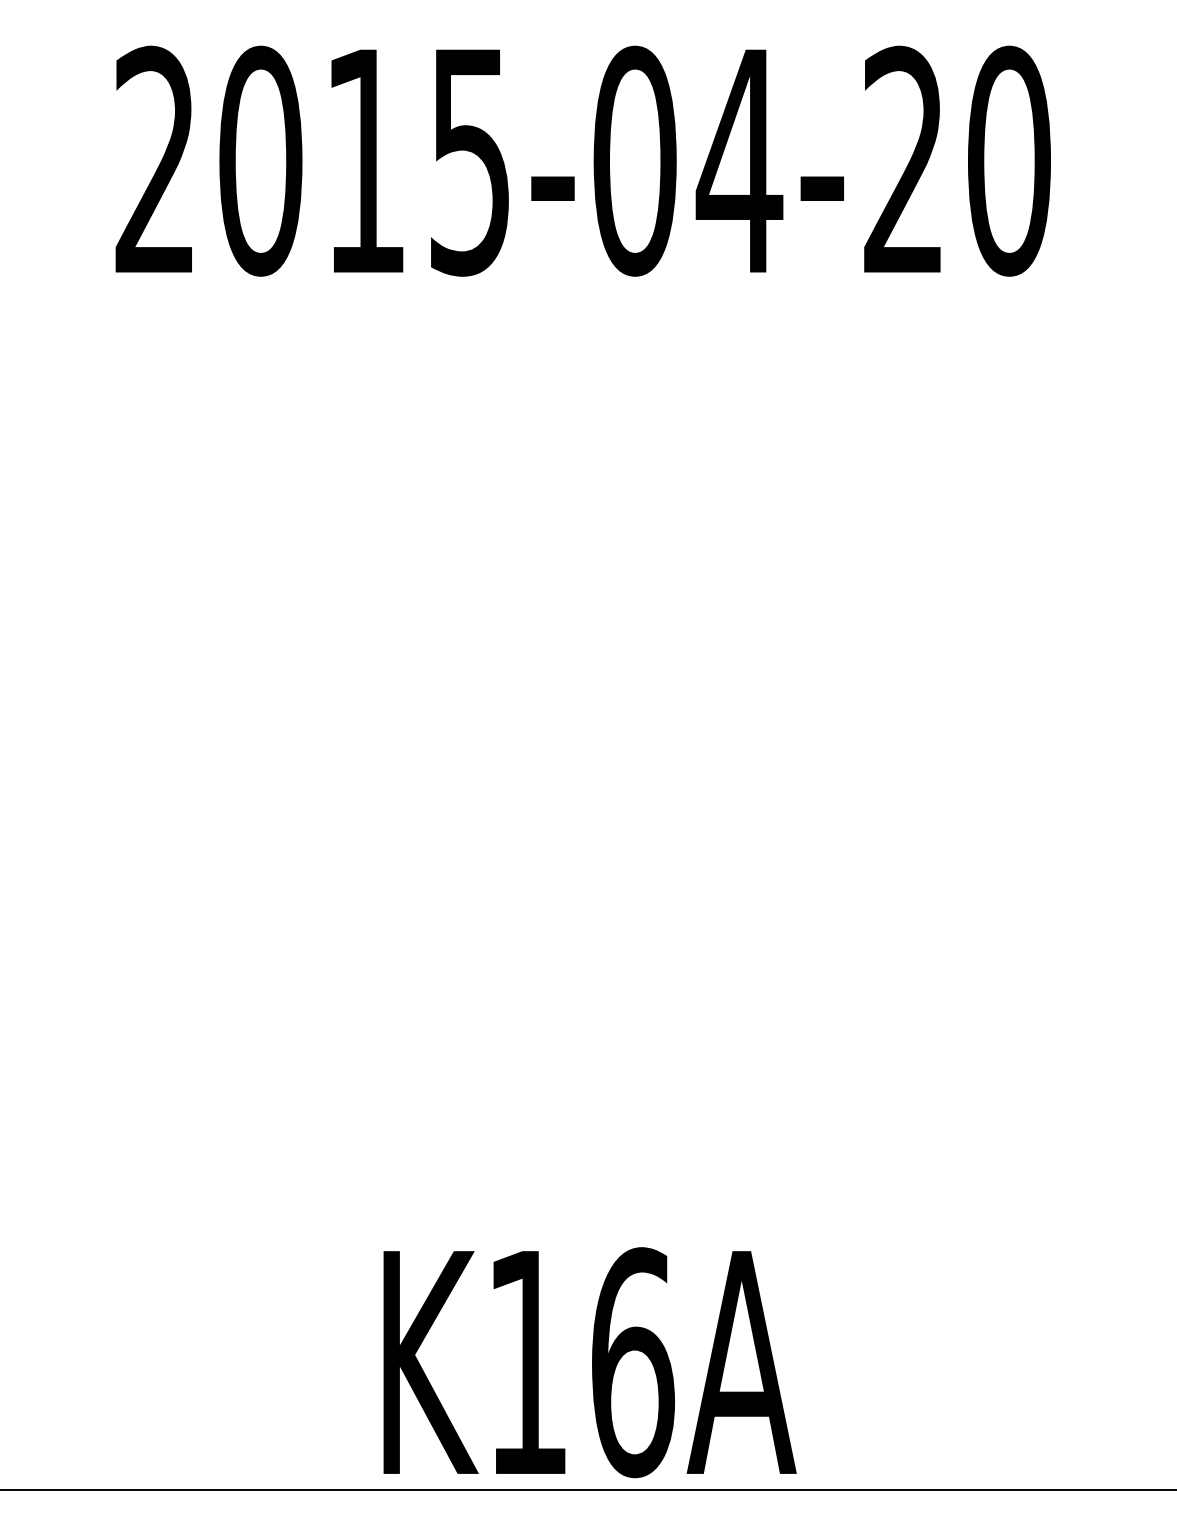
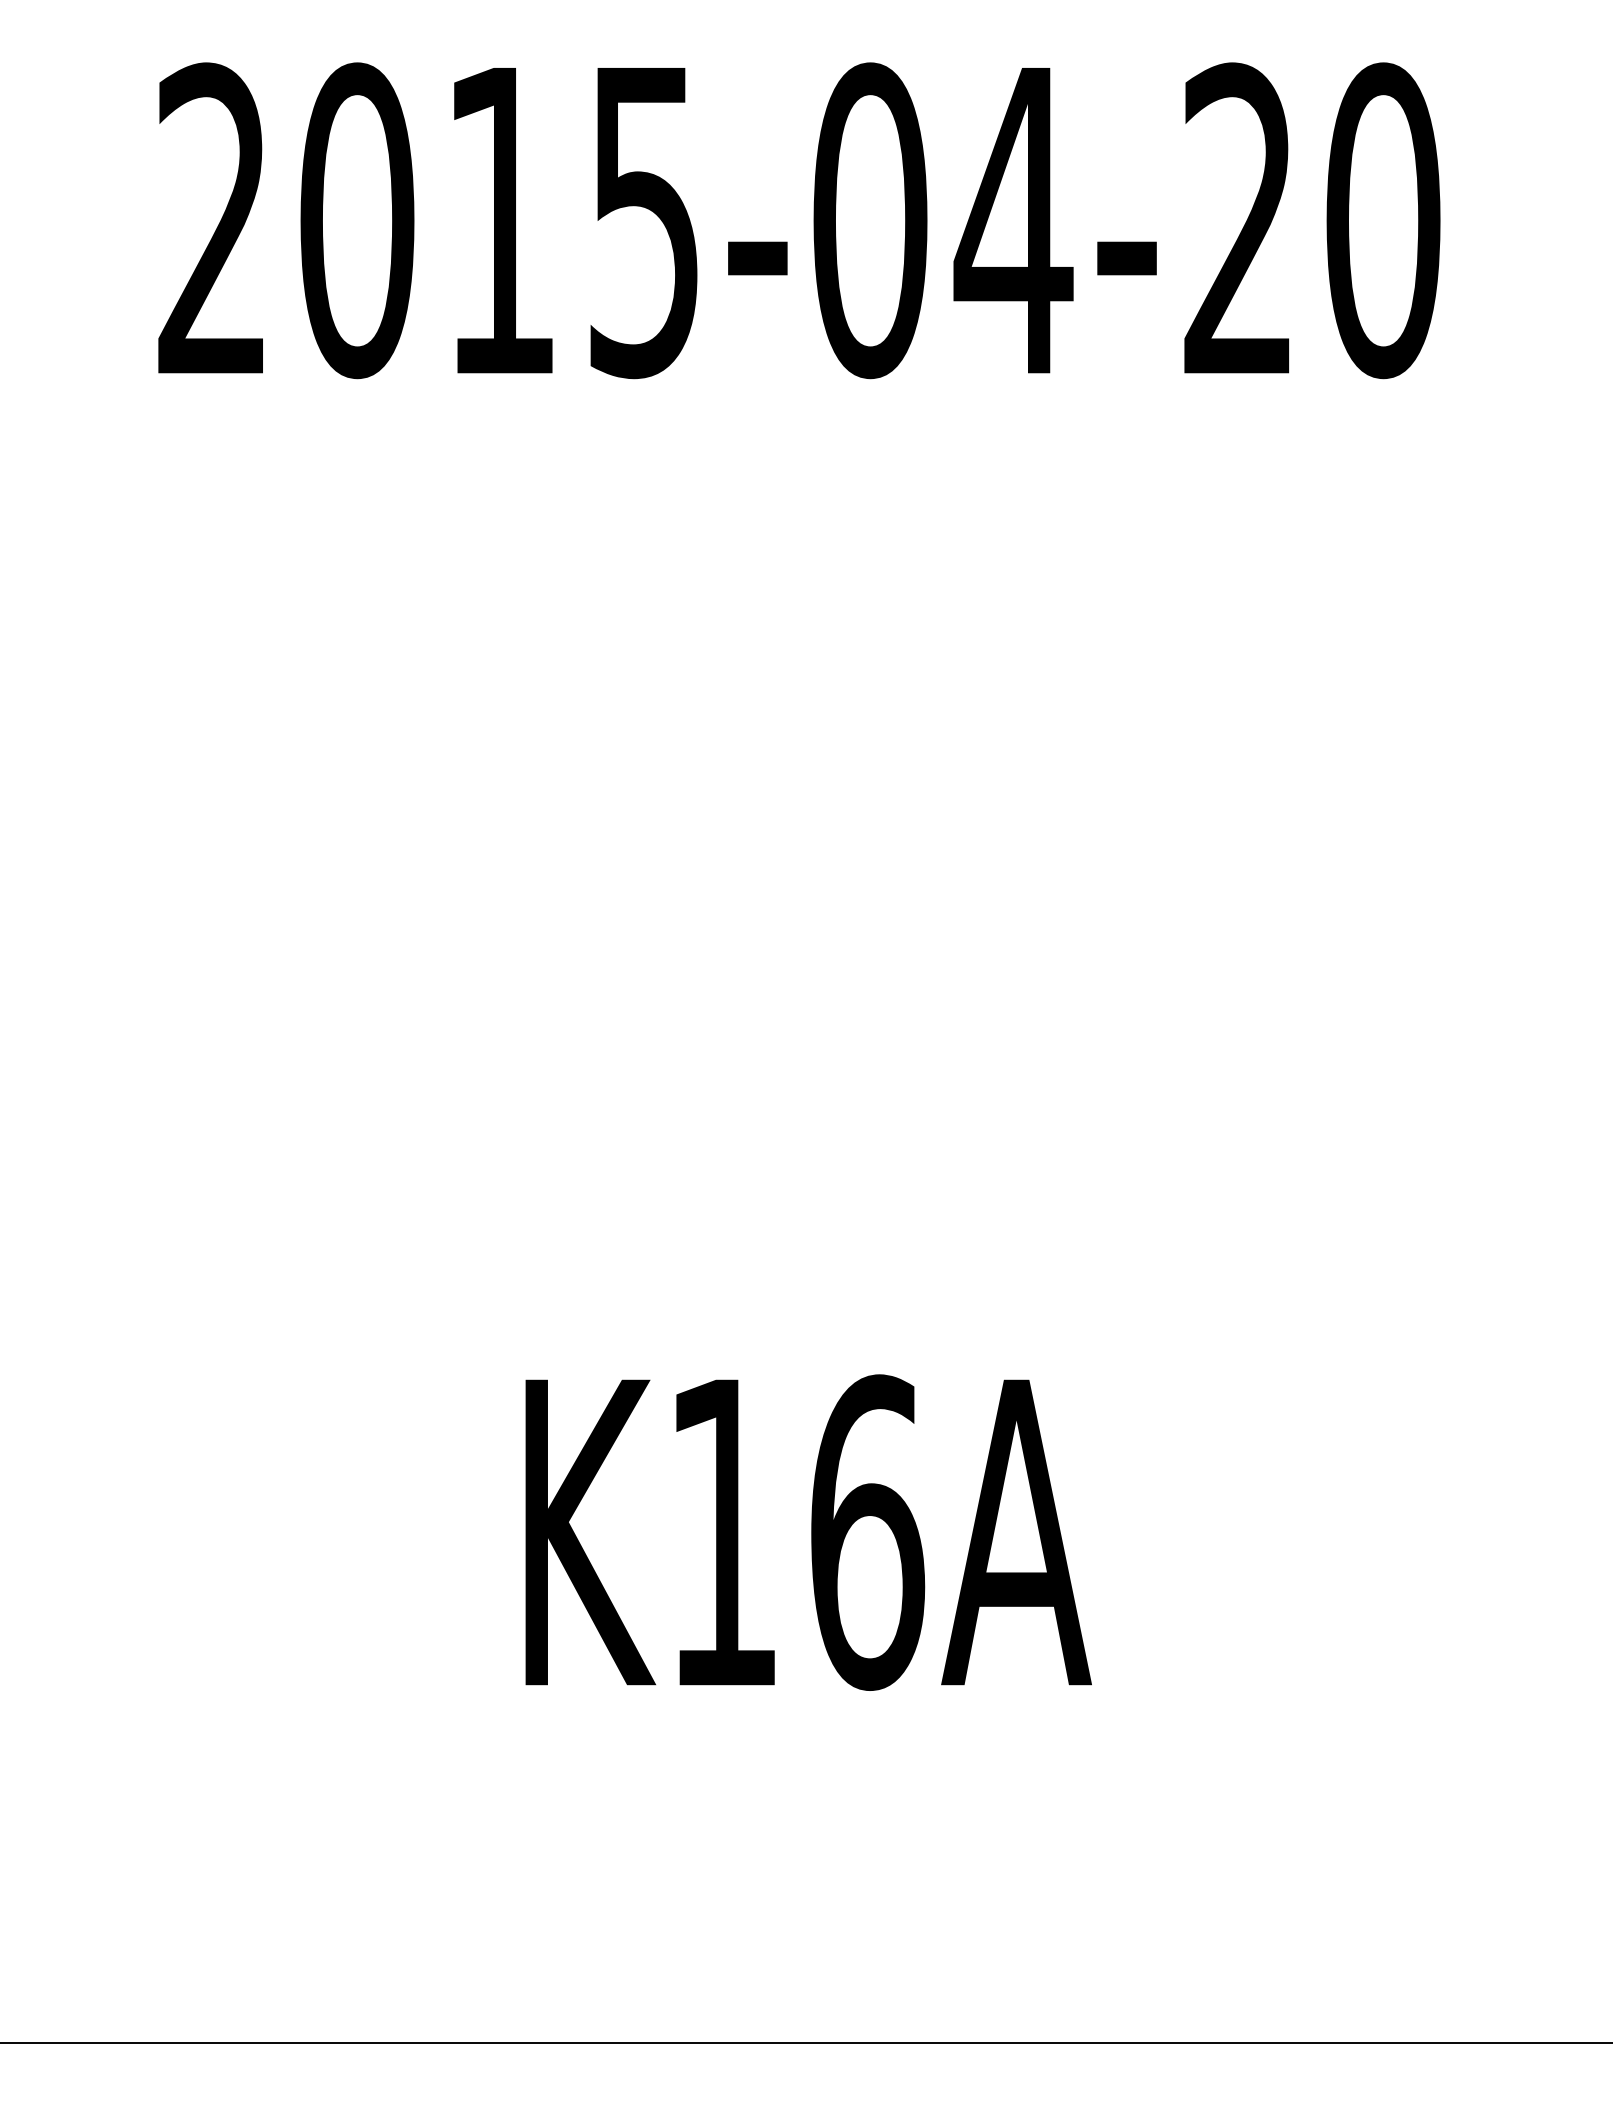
text: (589, 1362) -> (808, 1532), moved

